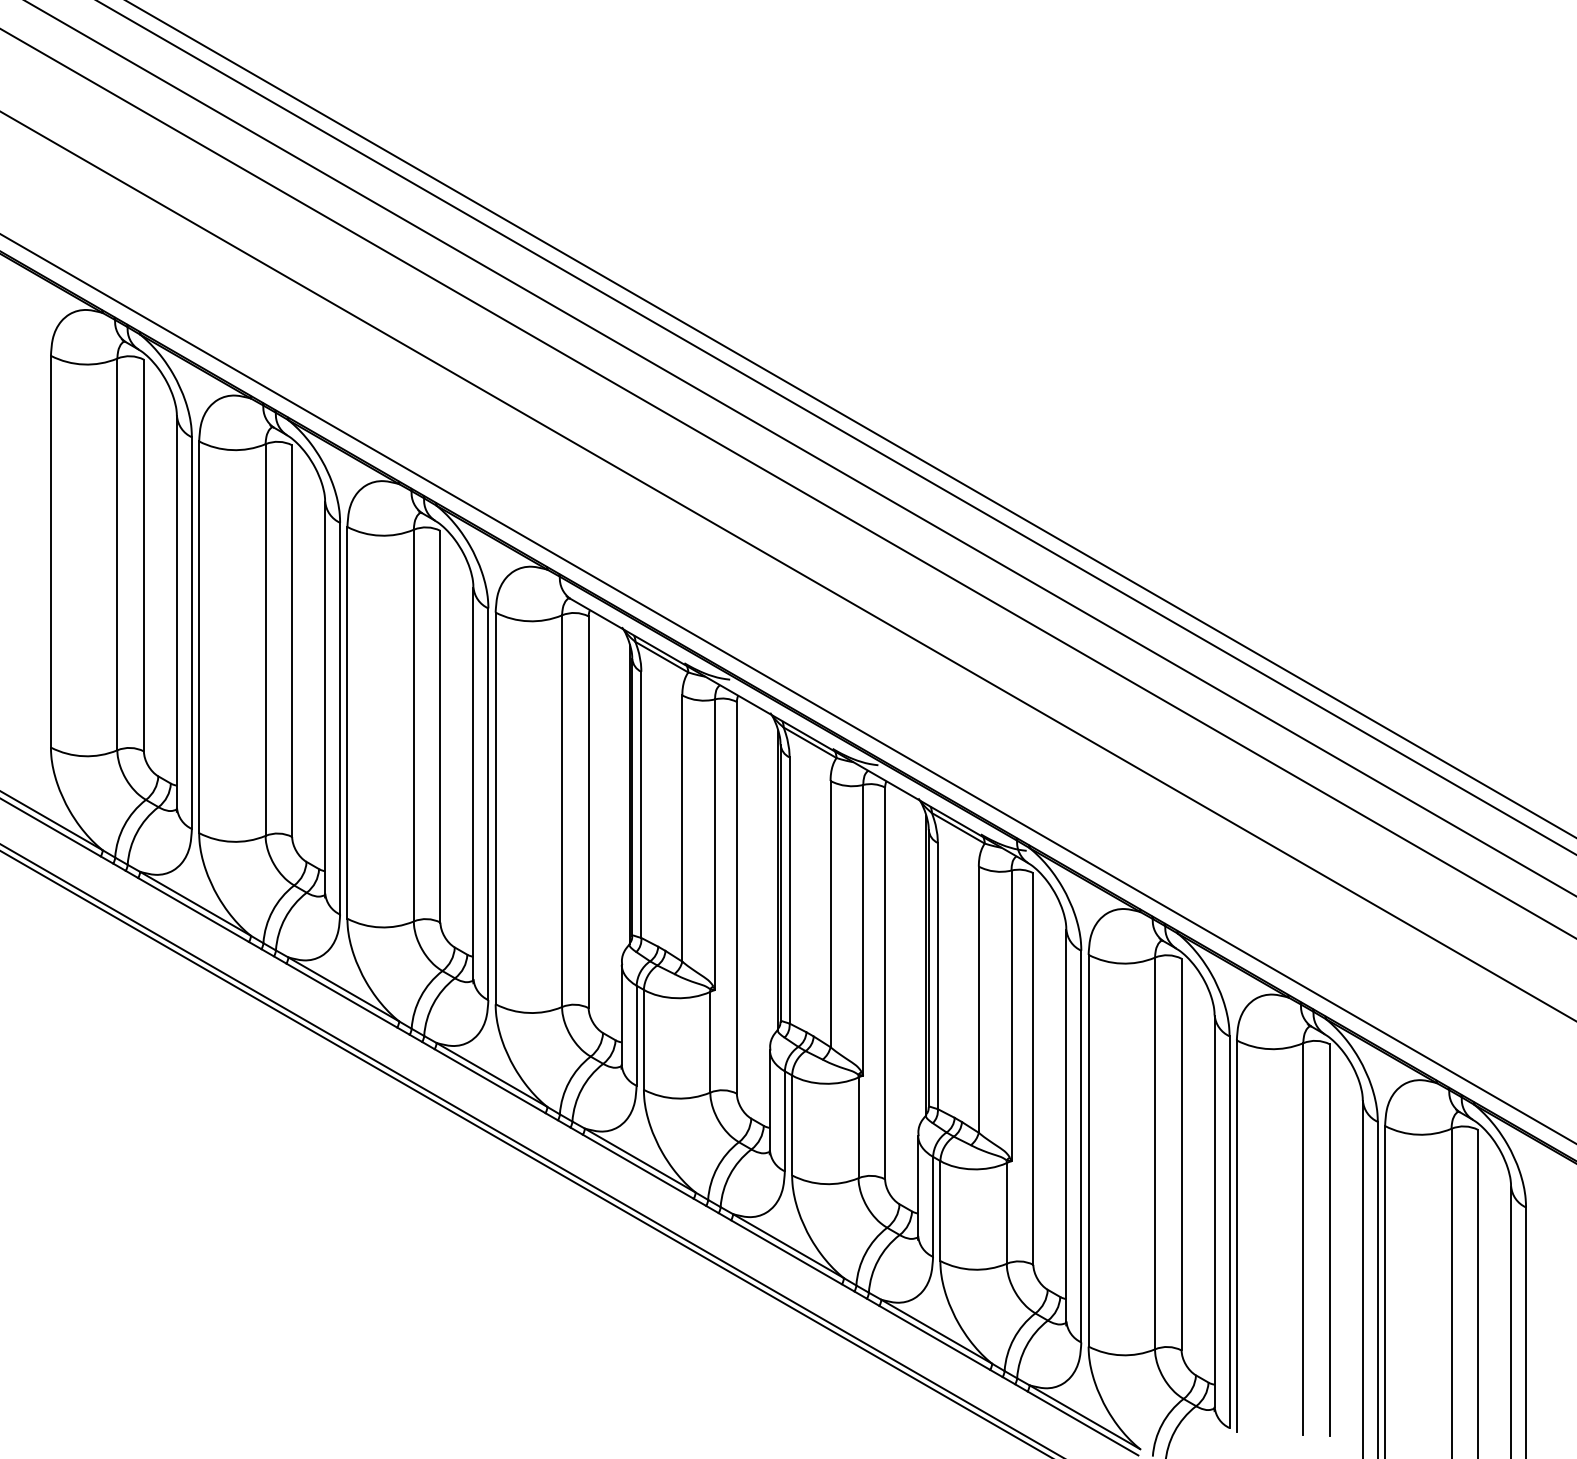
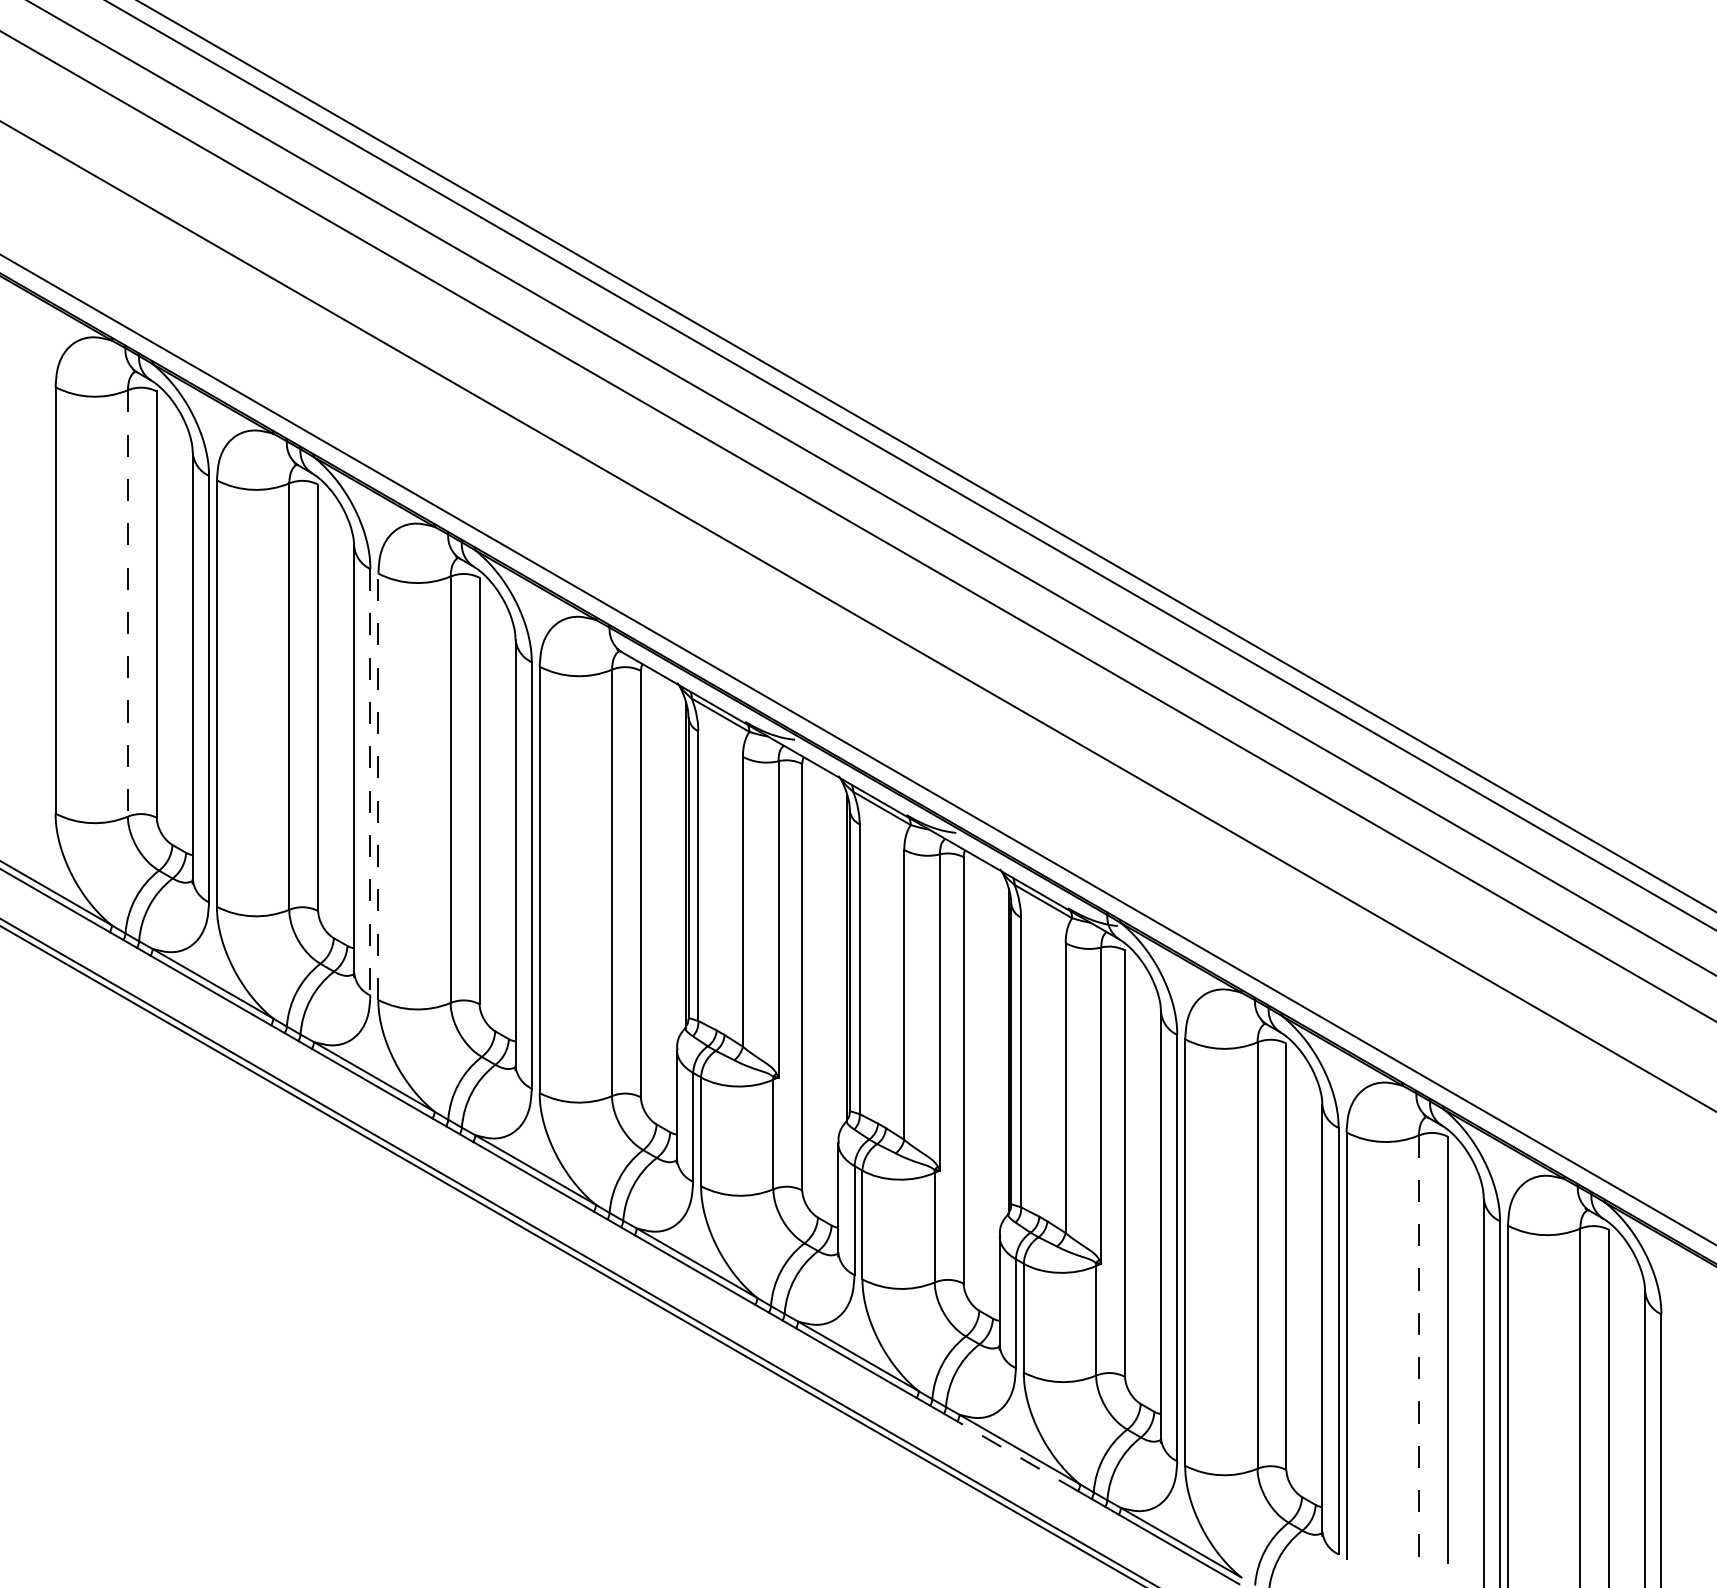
line: (117, 554) -> (128, 603), solid -> dashed
line: (340, 718) -> (370, 782), solid -> dashed
line: (347, 722) -> (378, 786), solid -> dashed
line: (1303, 1239) -> (1419, 1349), solid -> dashed
line: (934, 1337) -> (1017, 1455), solid -> dashed

